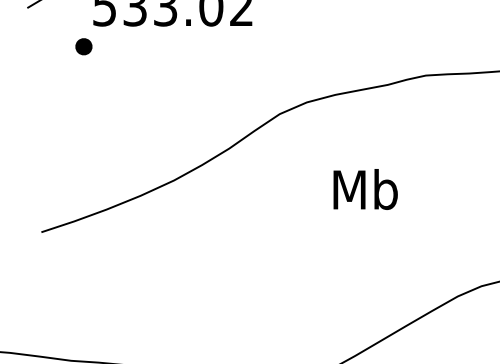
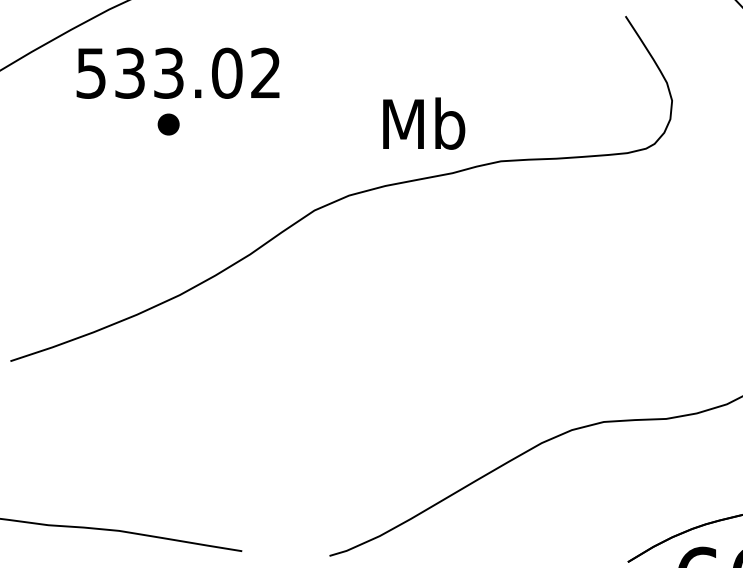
part: (83, 46) -> (168, 124), moved
text: (365, 189) -> (424, 123), moved

